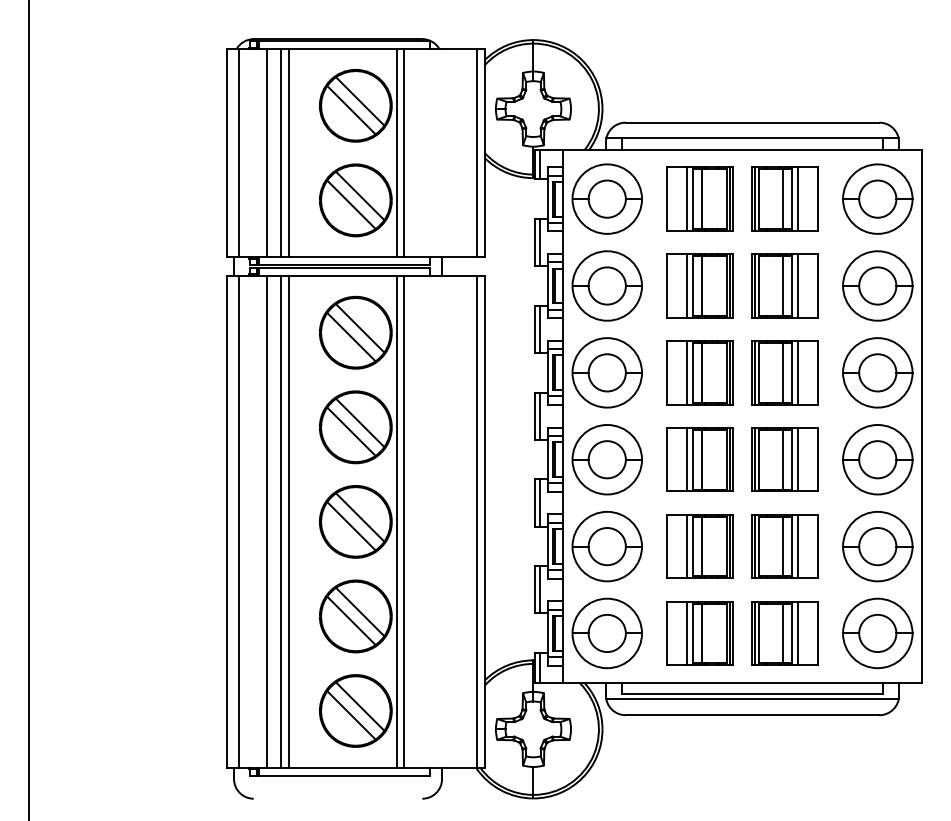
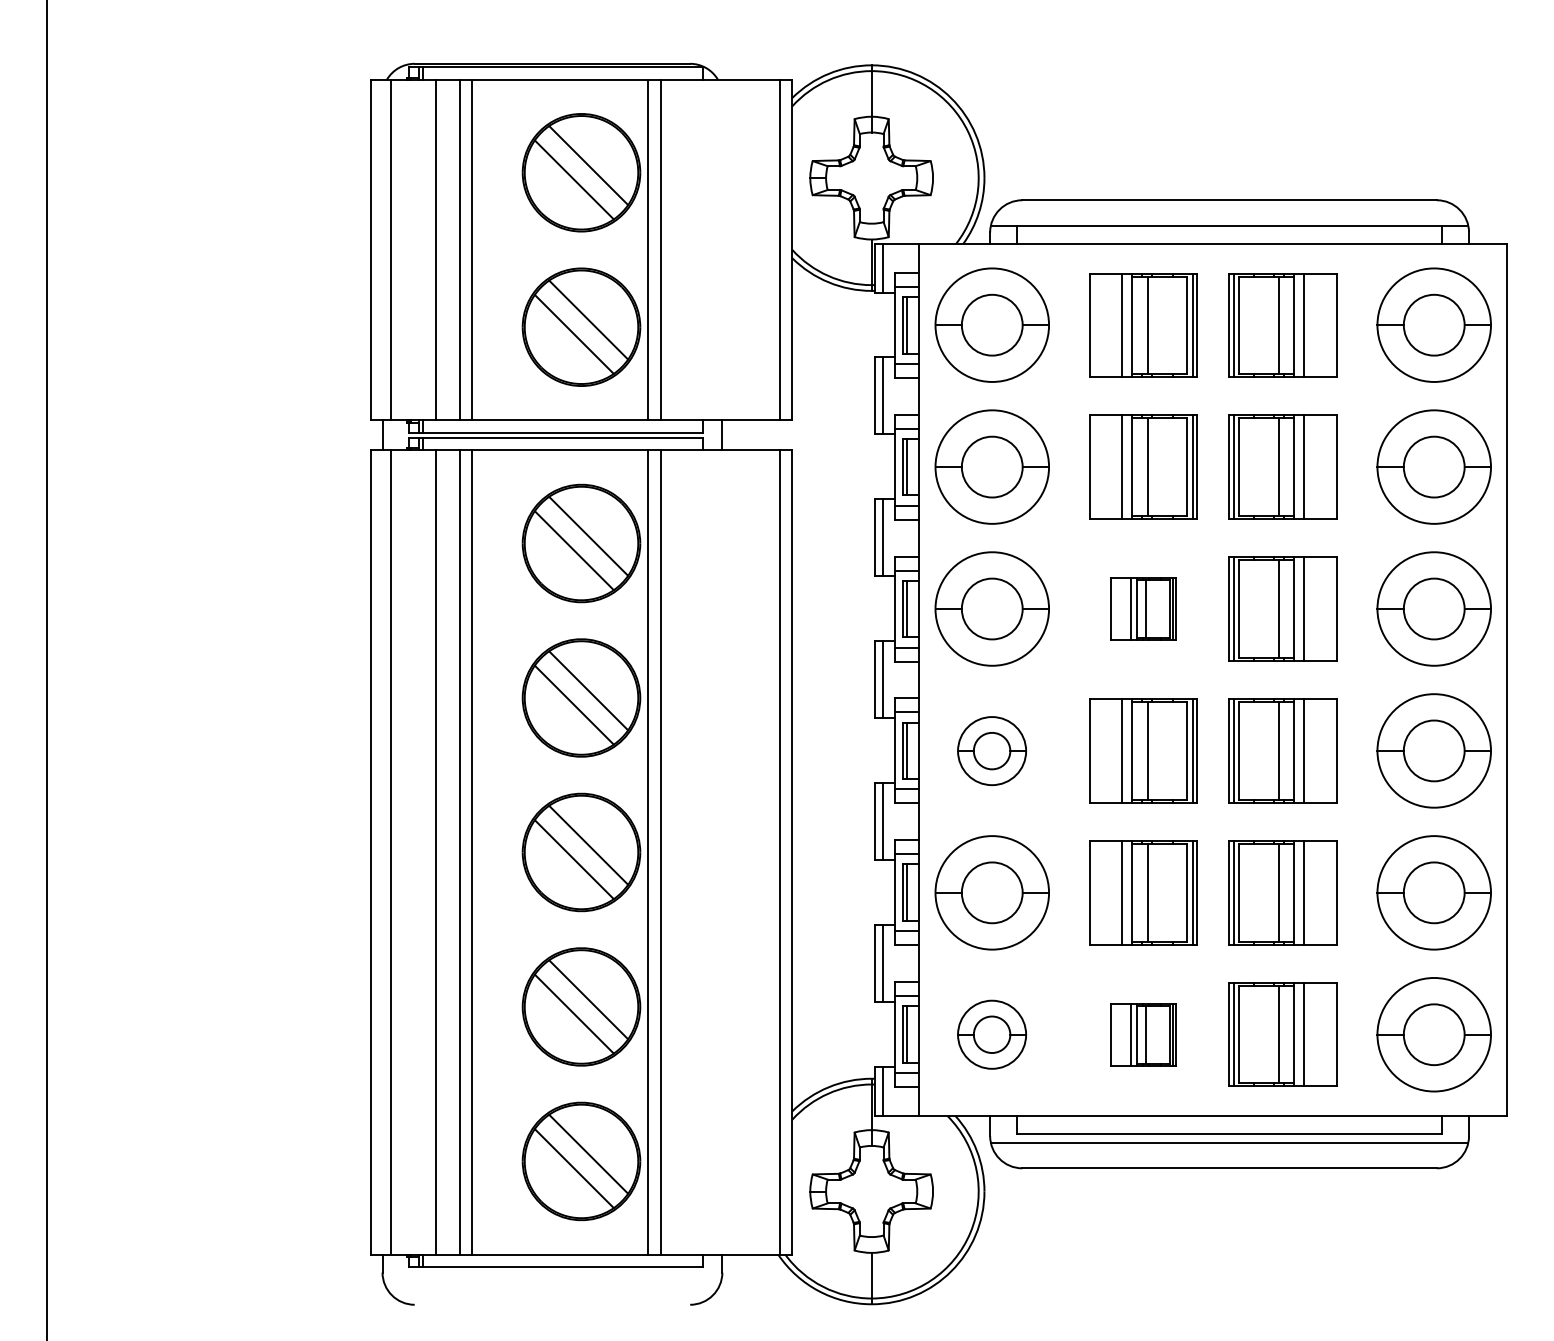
part: (699, 372) -> (1142, 608), size x0.6
part: (606, 459) -> (991, 750), size x0.6
part: (606, 633) -> (991, 1034), size x0.6
part: (699, 633) -> (1142, 1034), size x0.6

